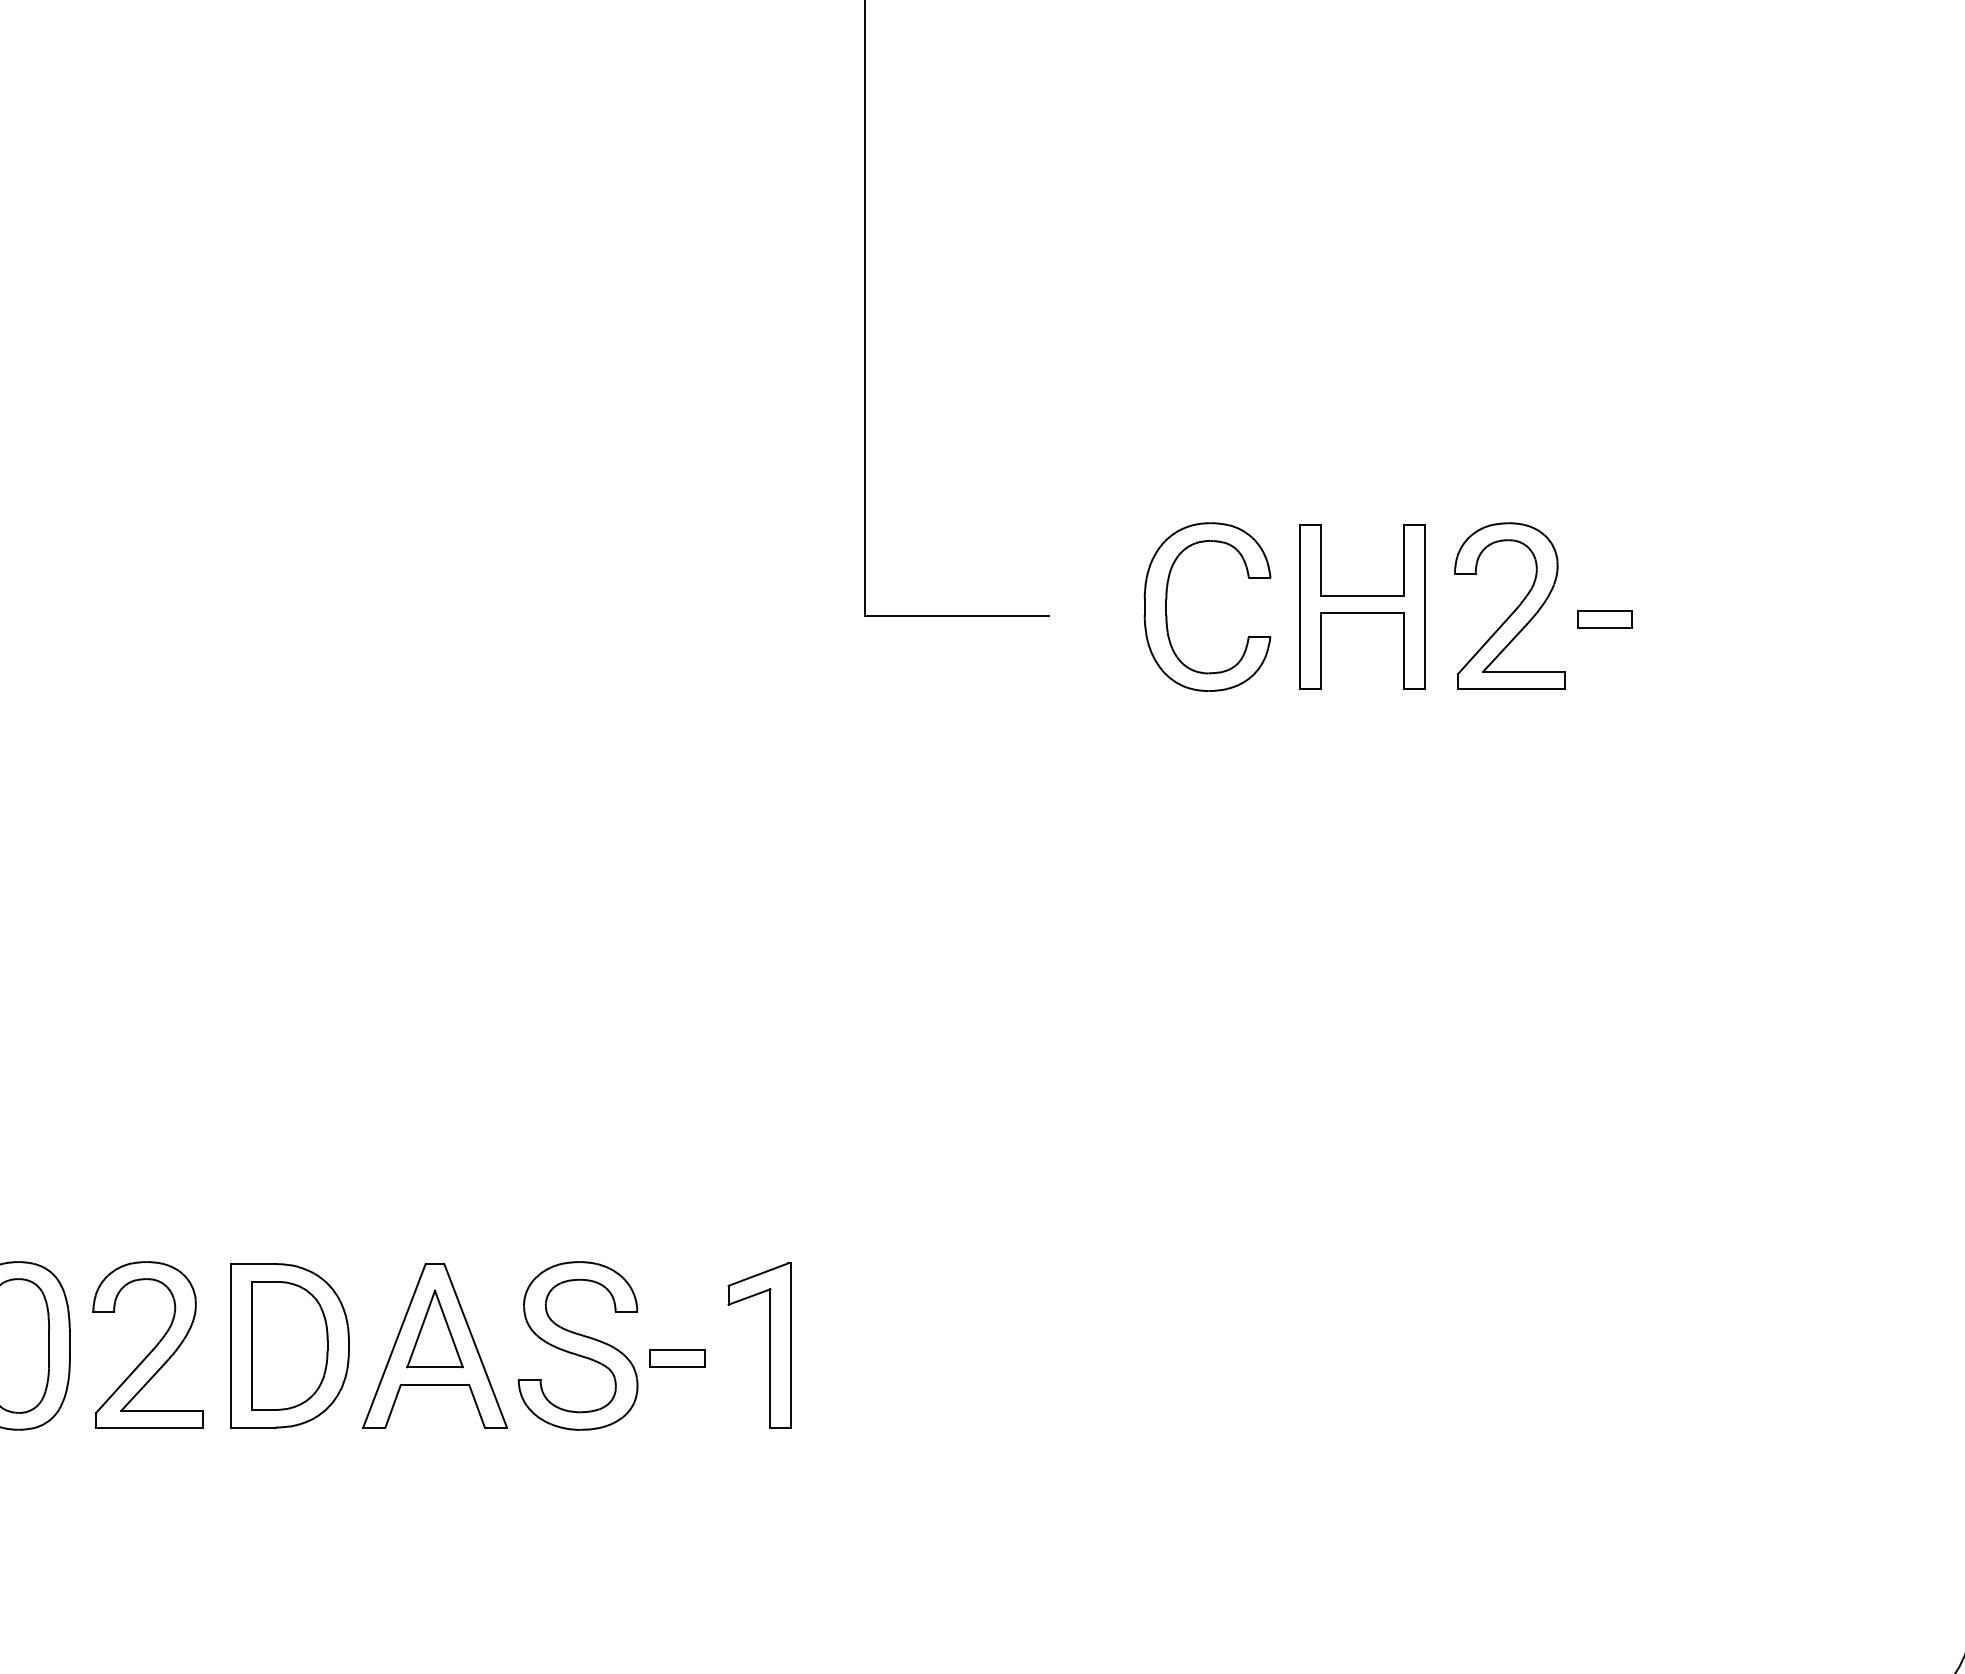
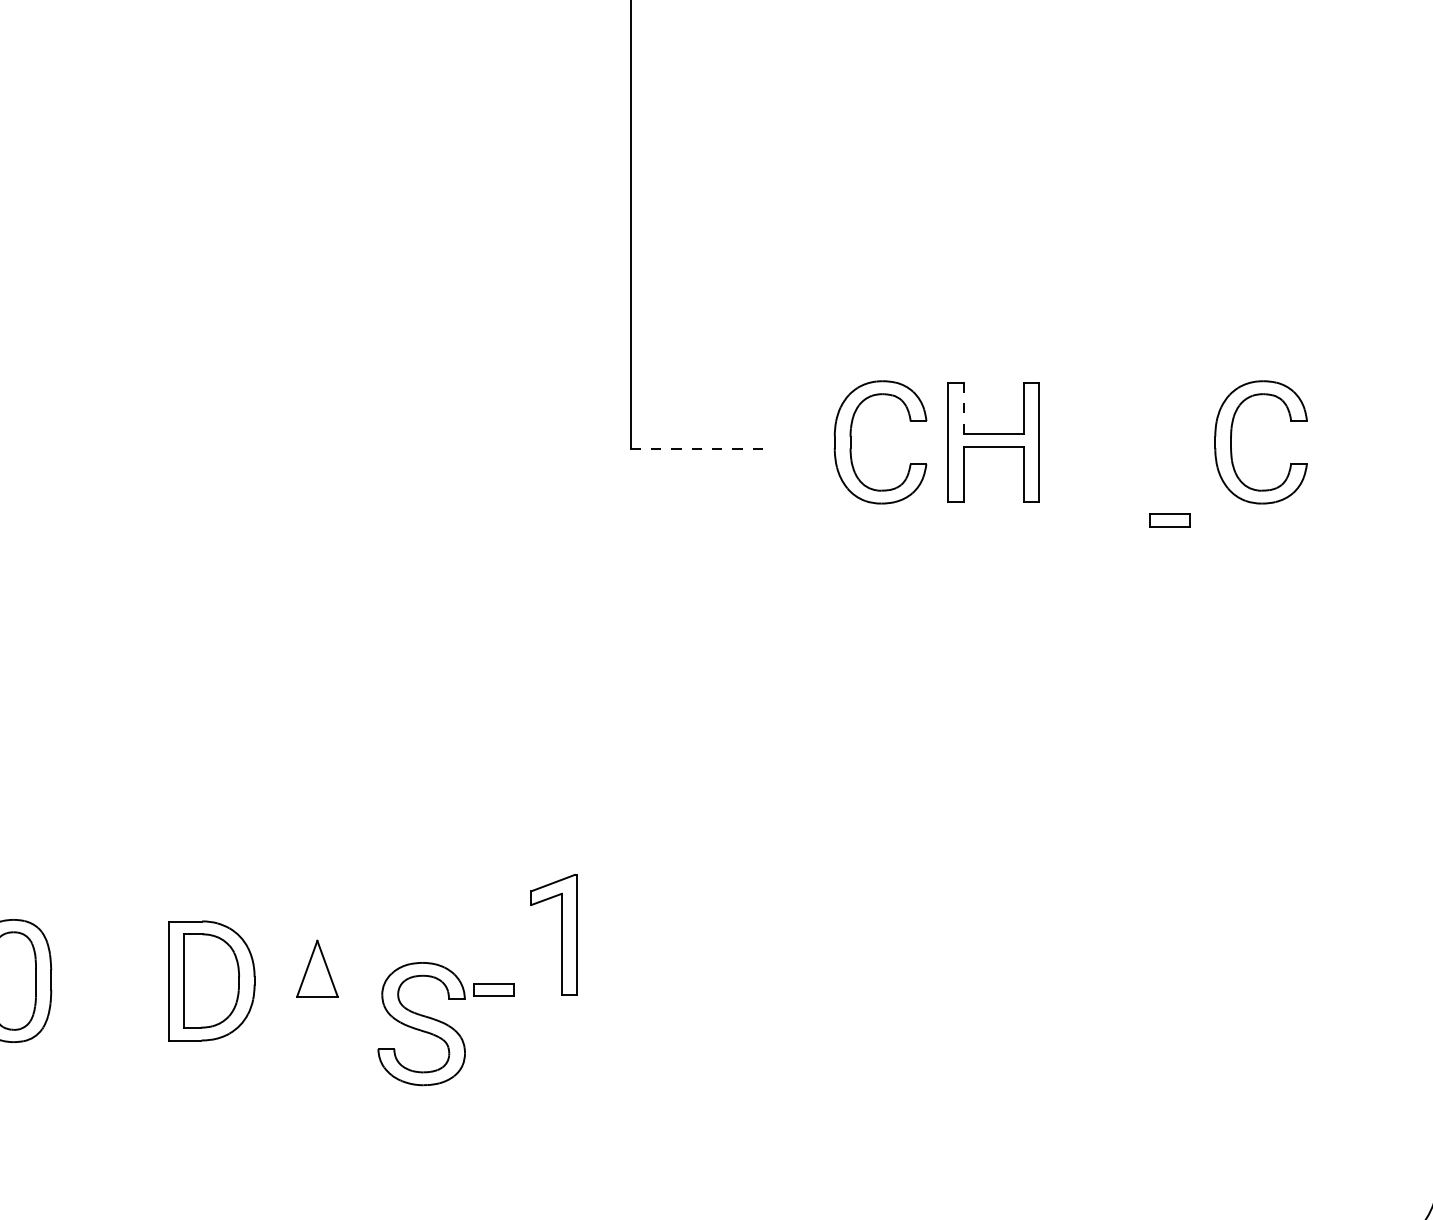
line: (1321, 561) -> (963, 409), solid -> dashed
part: (1689, 599) -> (1231, 436), added
part: (1514, 609) -> (1104, 444), removed
line: (957, 616) -> (698, 449), solid -> dashed
part: (1604, 619) -> (1169, 520), moved
part: (434, 1345) -> (317, 980), removed
part: (578, 1345) -> (421, 1023), moved
part: (769, 1345) -> (561, 934), moved
part: (152, 1348) -> (111, 982), removed

